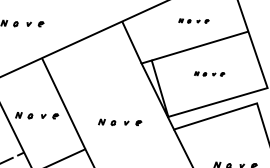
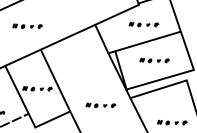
part: (193, 21) -> (143, 24), size x1.43
part: (209, 74) -> (154, 60), size x1.43
part: (119, 122) -> (100, 105), moved

